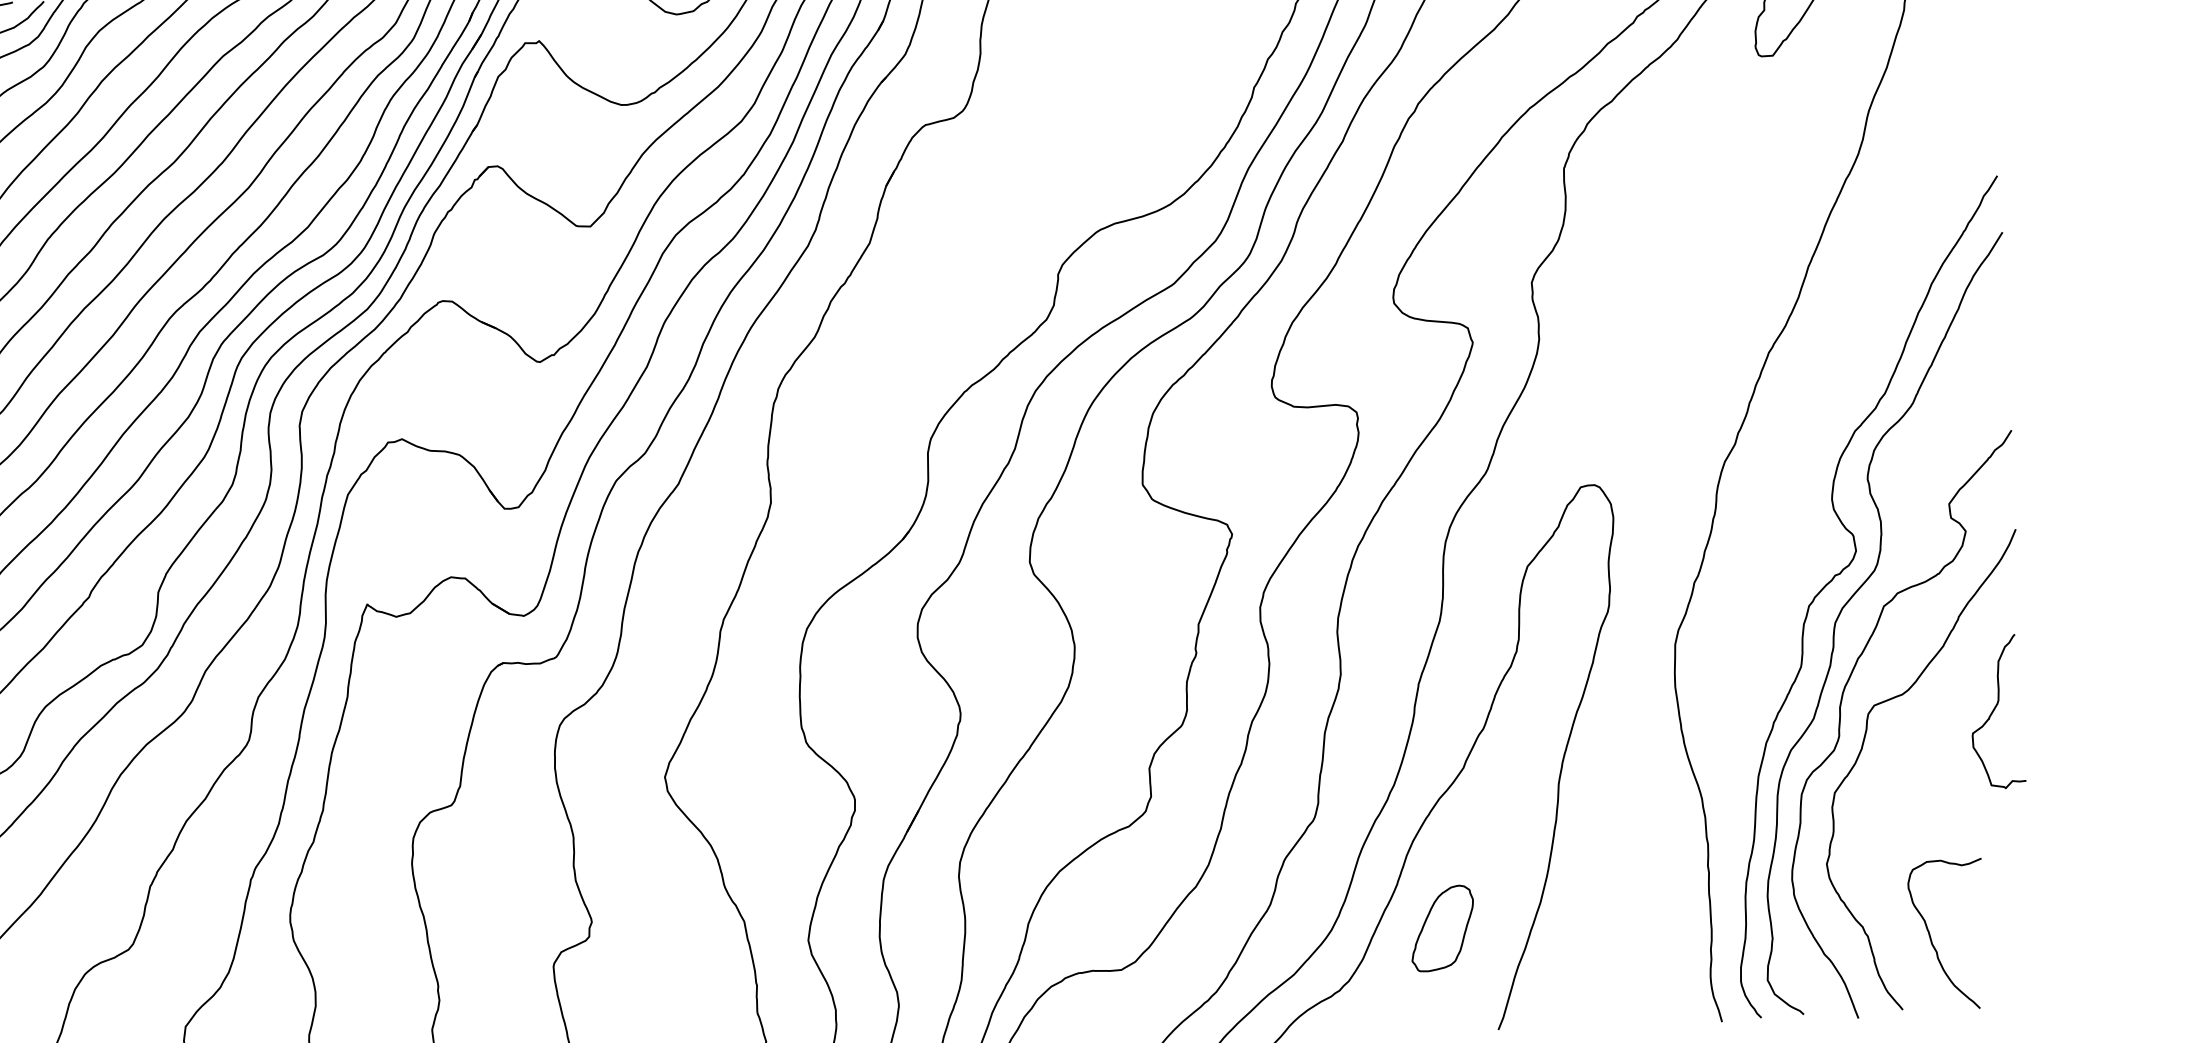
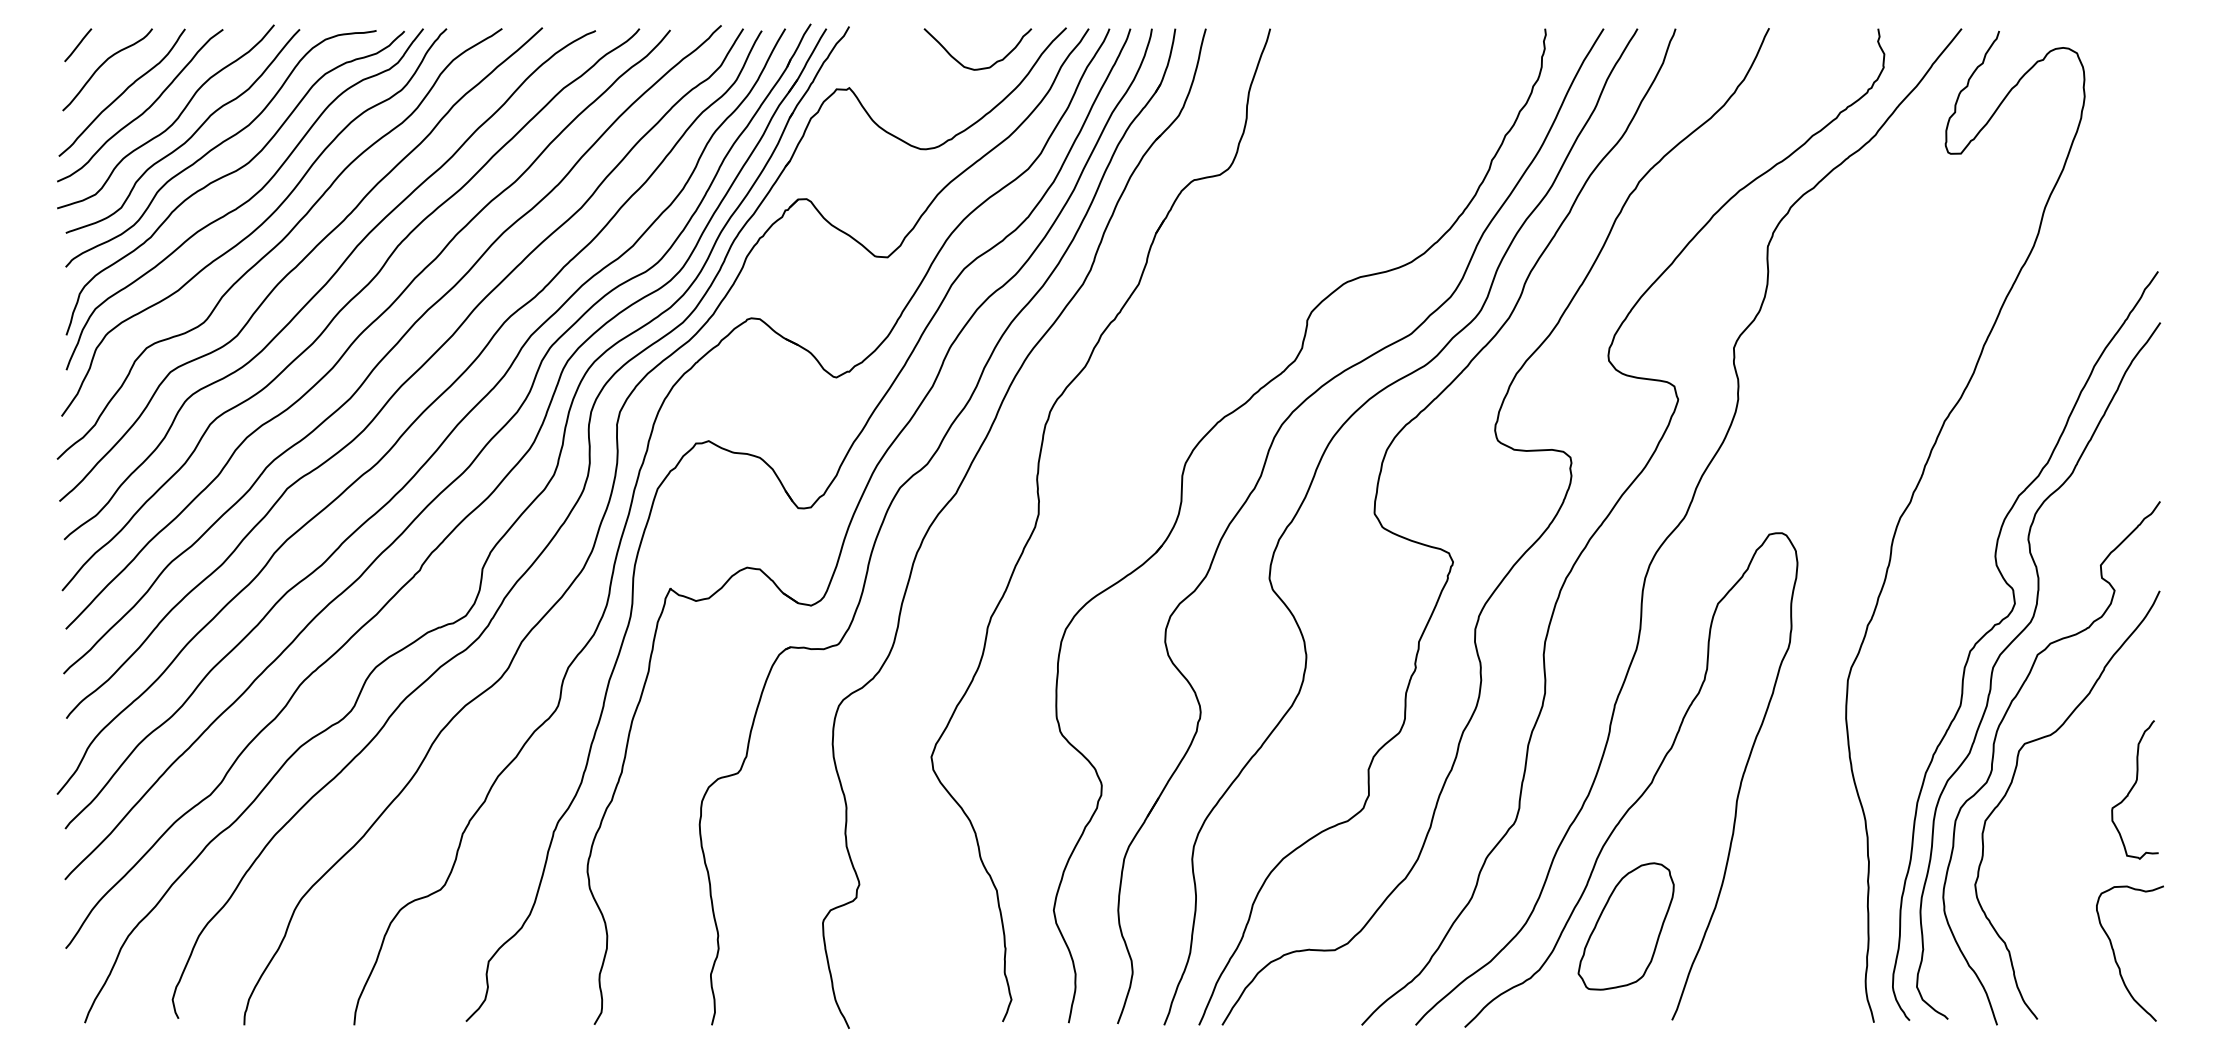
curve: (1995, 710) -> (2133, 788), moved
part: (1441, 928) -> (1625, 926), size x1.67
curve: (1931, 936) -> (2115, 954), moved

